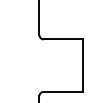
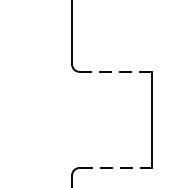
line: (63, 39) -> (116, 72), solid -> dashed
line: (63, 91) -> (116, 167), solid -> dashed

